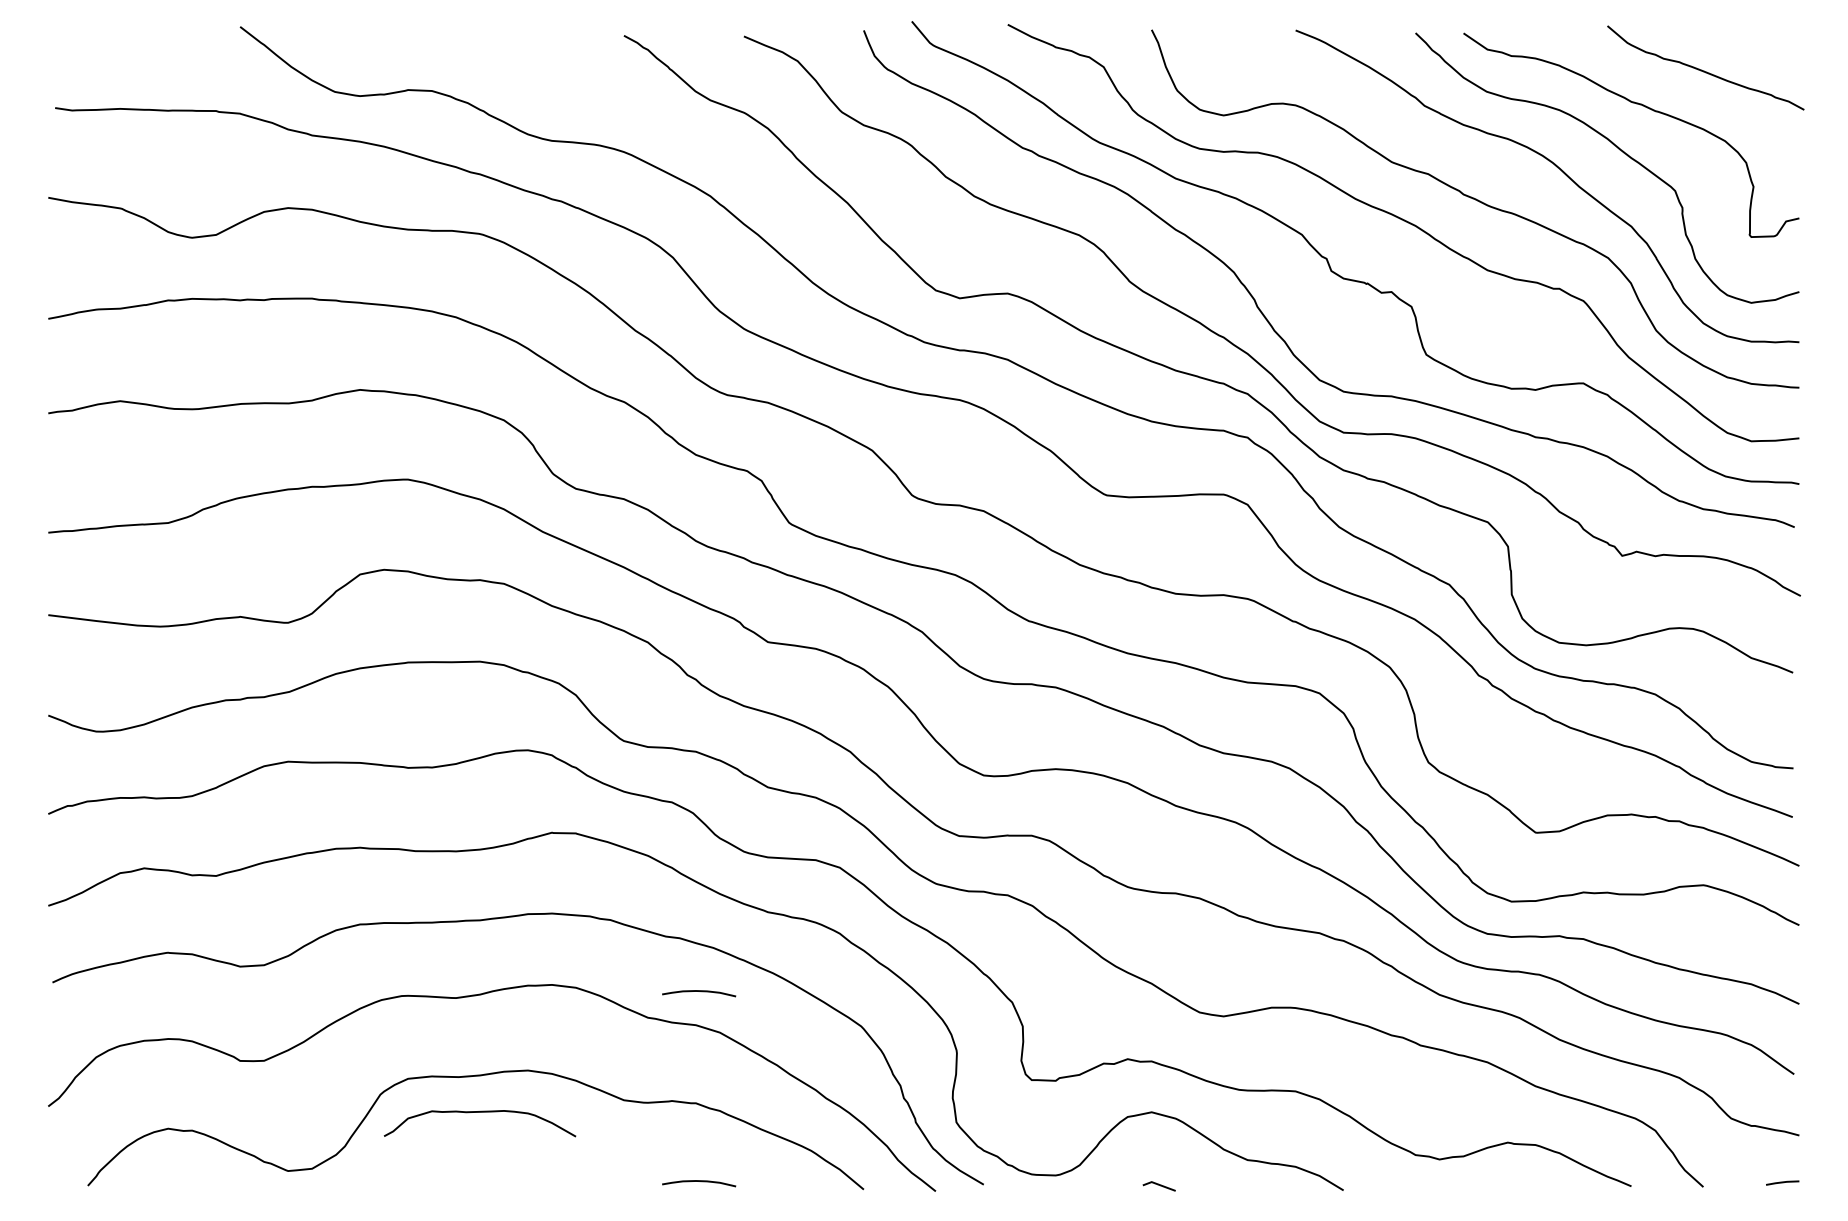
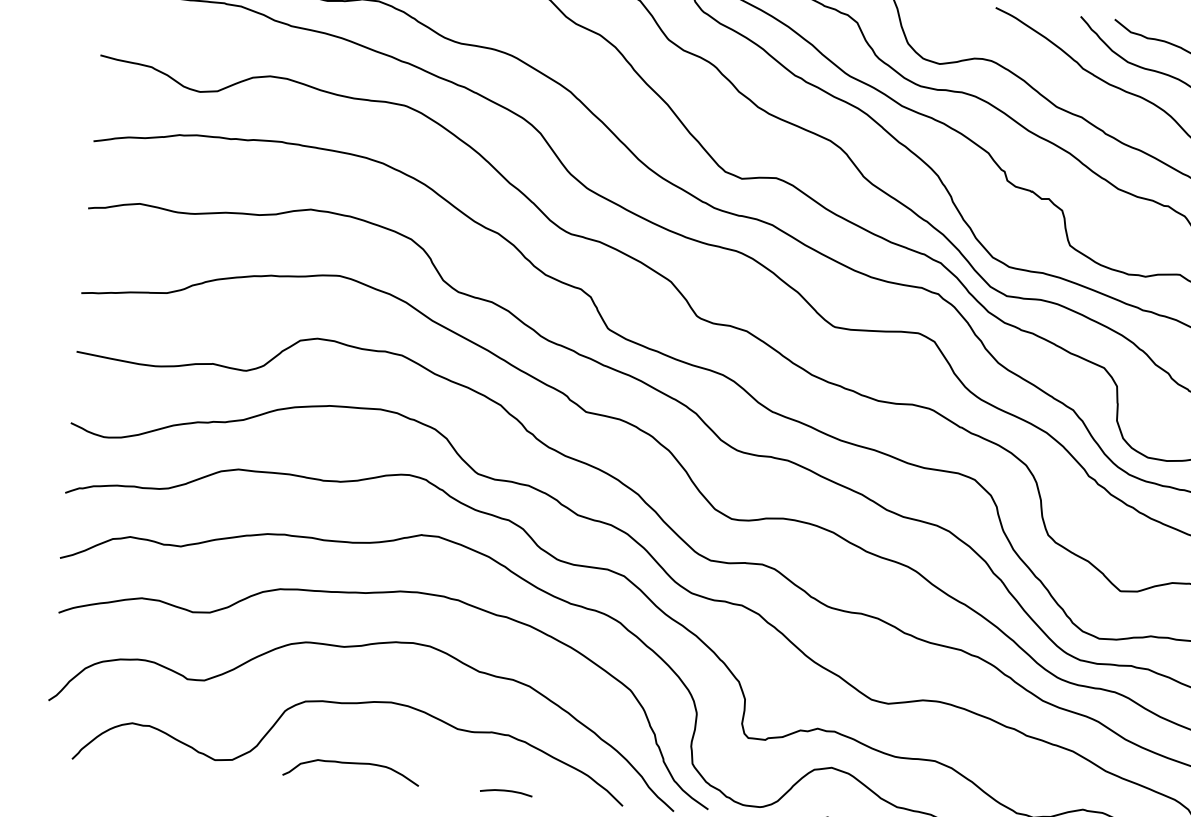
curve: (699, 991) -> (517, 656), removed
curve: (479, 1112) -> (351, 763), moved

